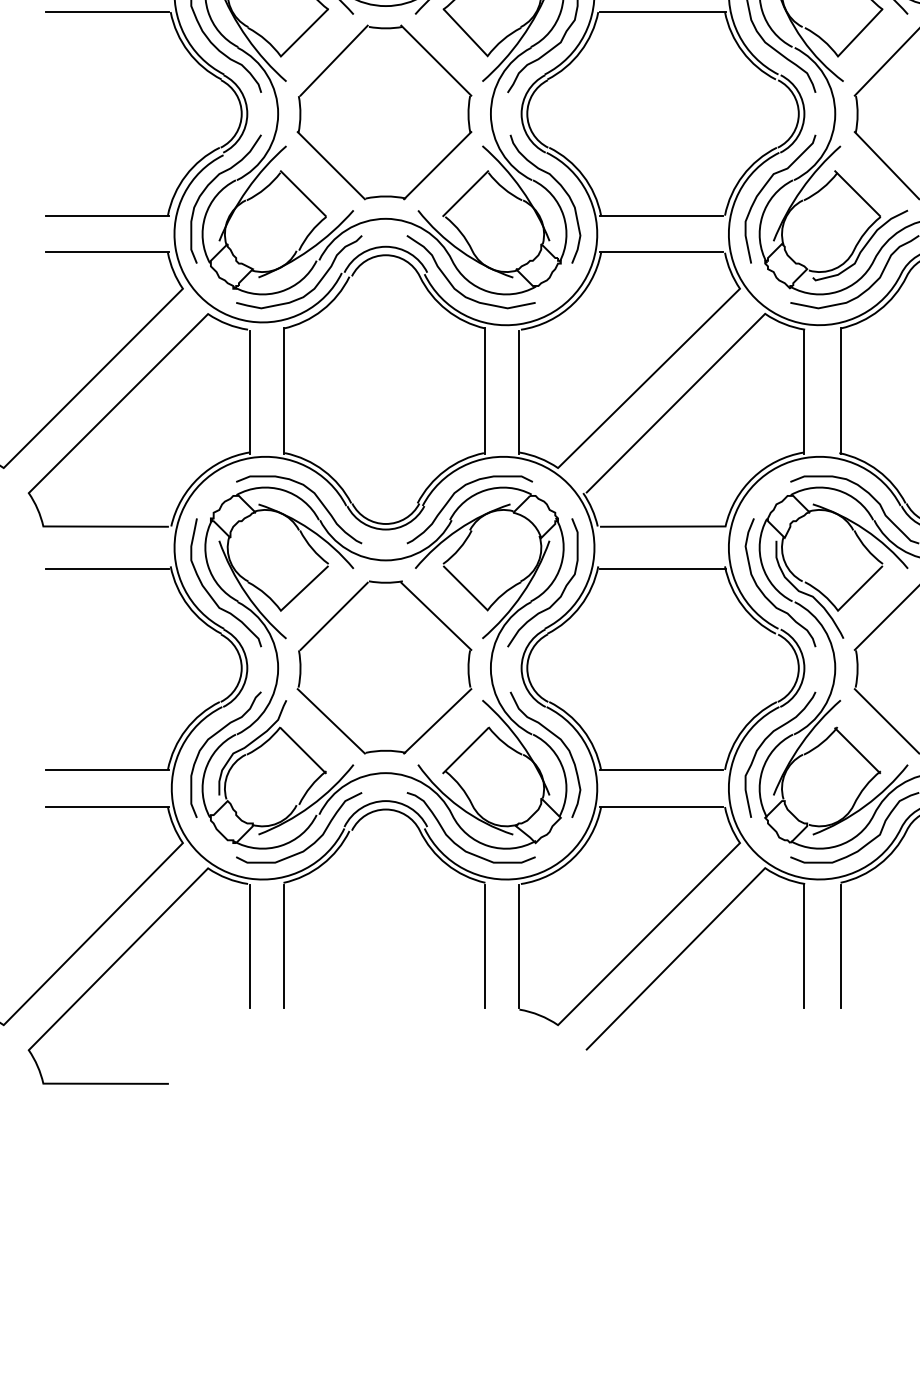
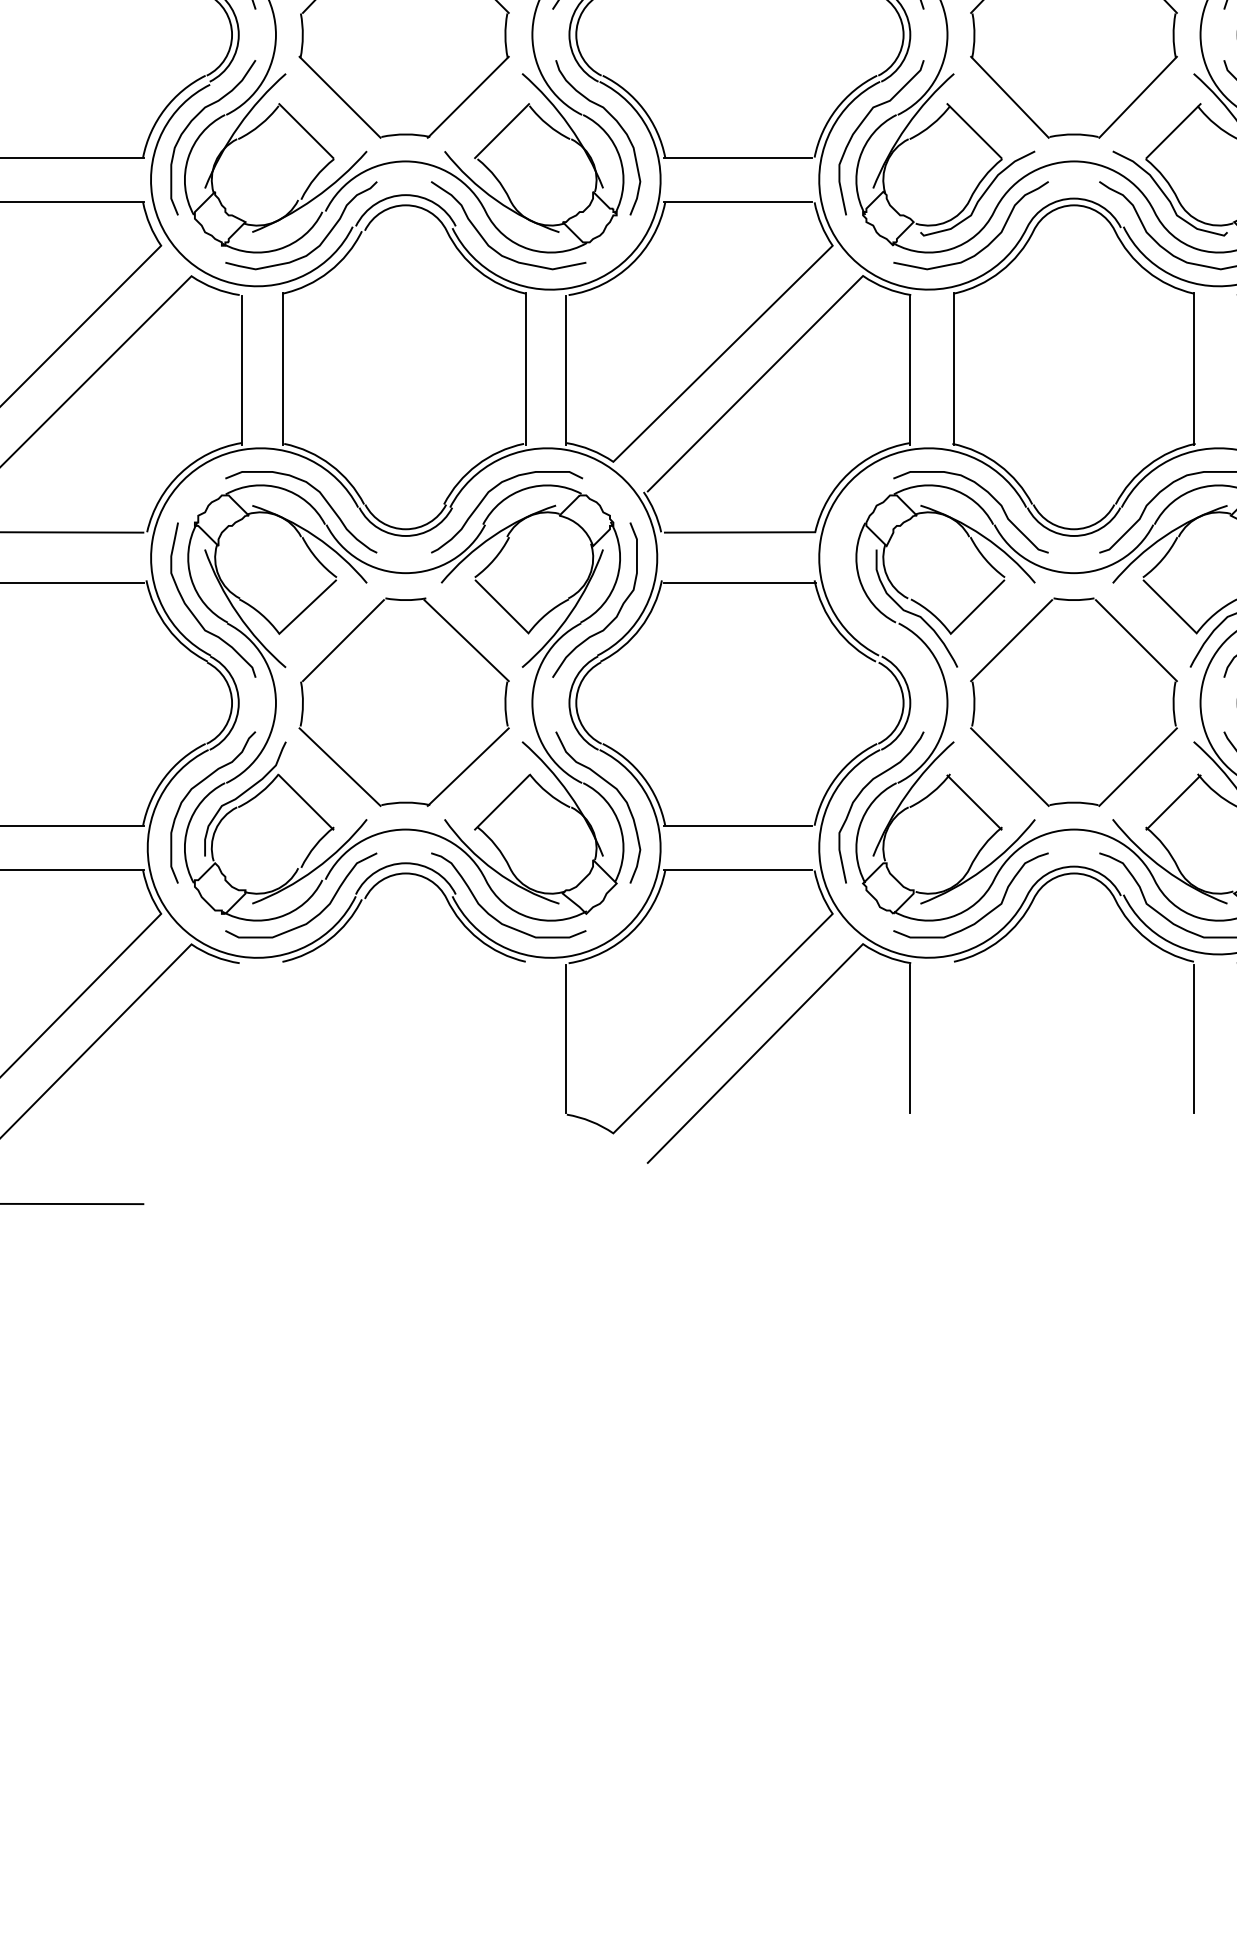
curve: (765, 595) -> (863, 615), removed
line: (250, 946) -> (242, 1038), removed
line: (283, 946) -> (282, 1038), removed
line: (485, 946) -> (525, 1038), removed
line: (841, 946) -> (954, 1038), removed

